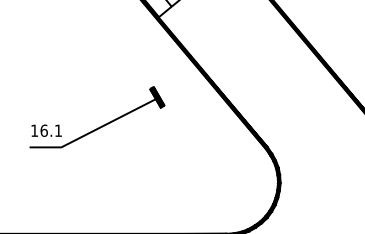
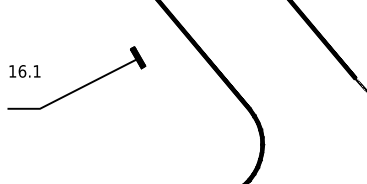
text: (46, 130) -> (24, 71), moved

